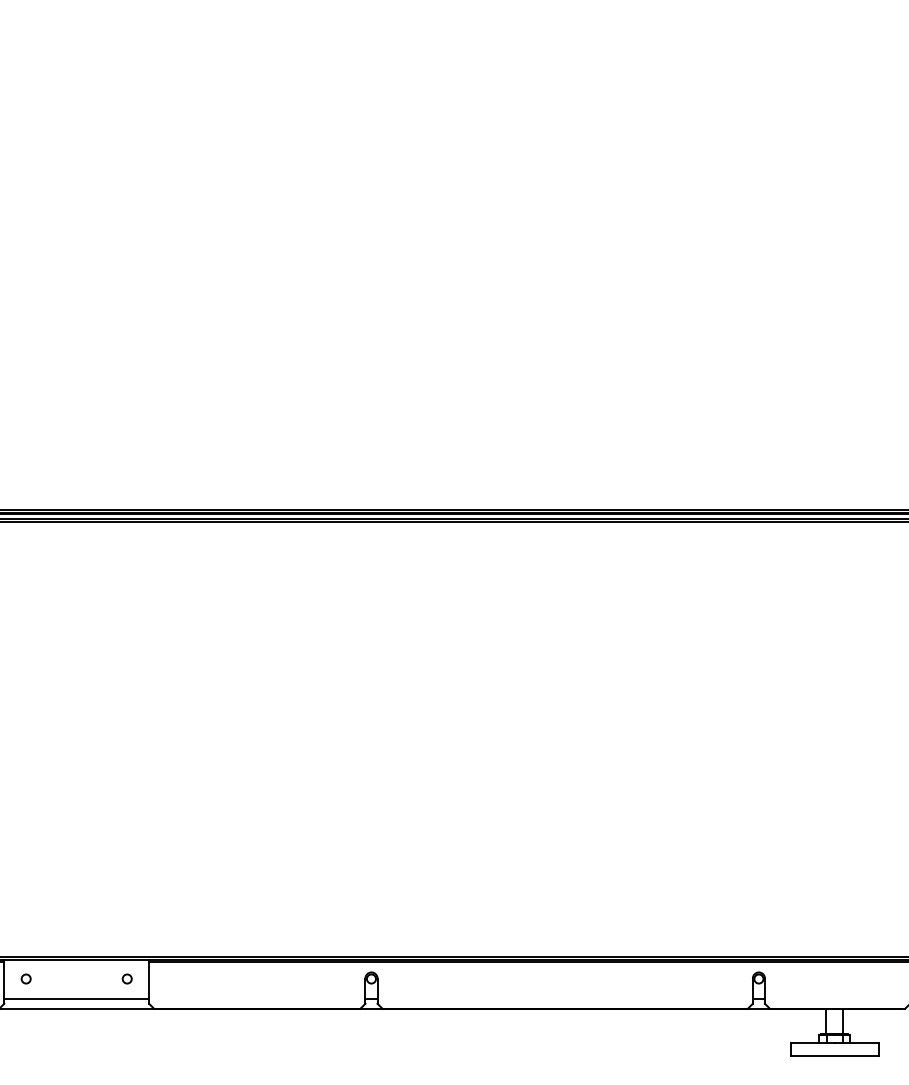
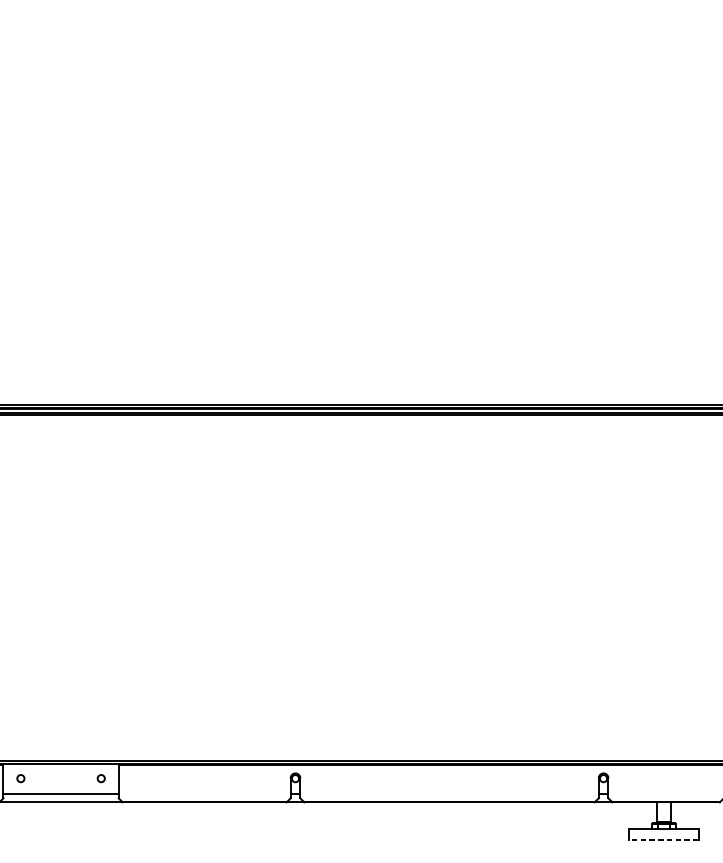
line: (834, 1056) -> (663, 840), solid -> dashed

